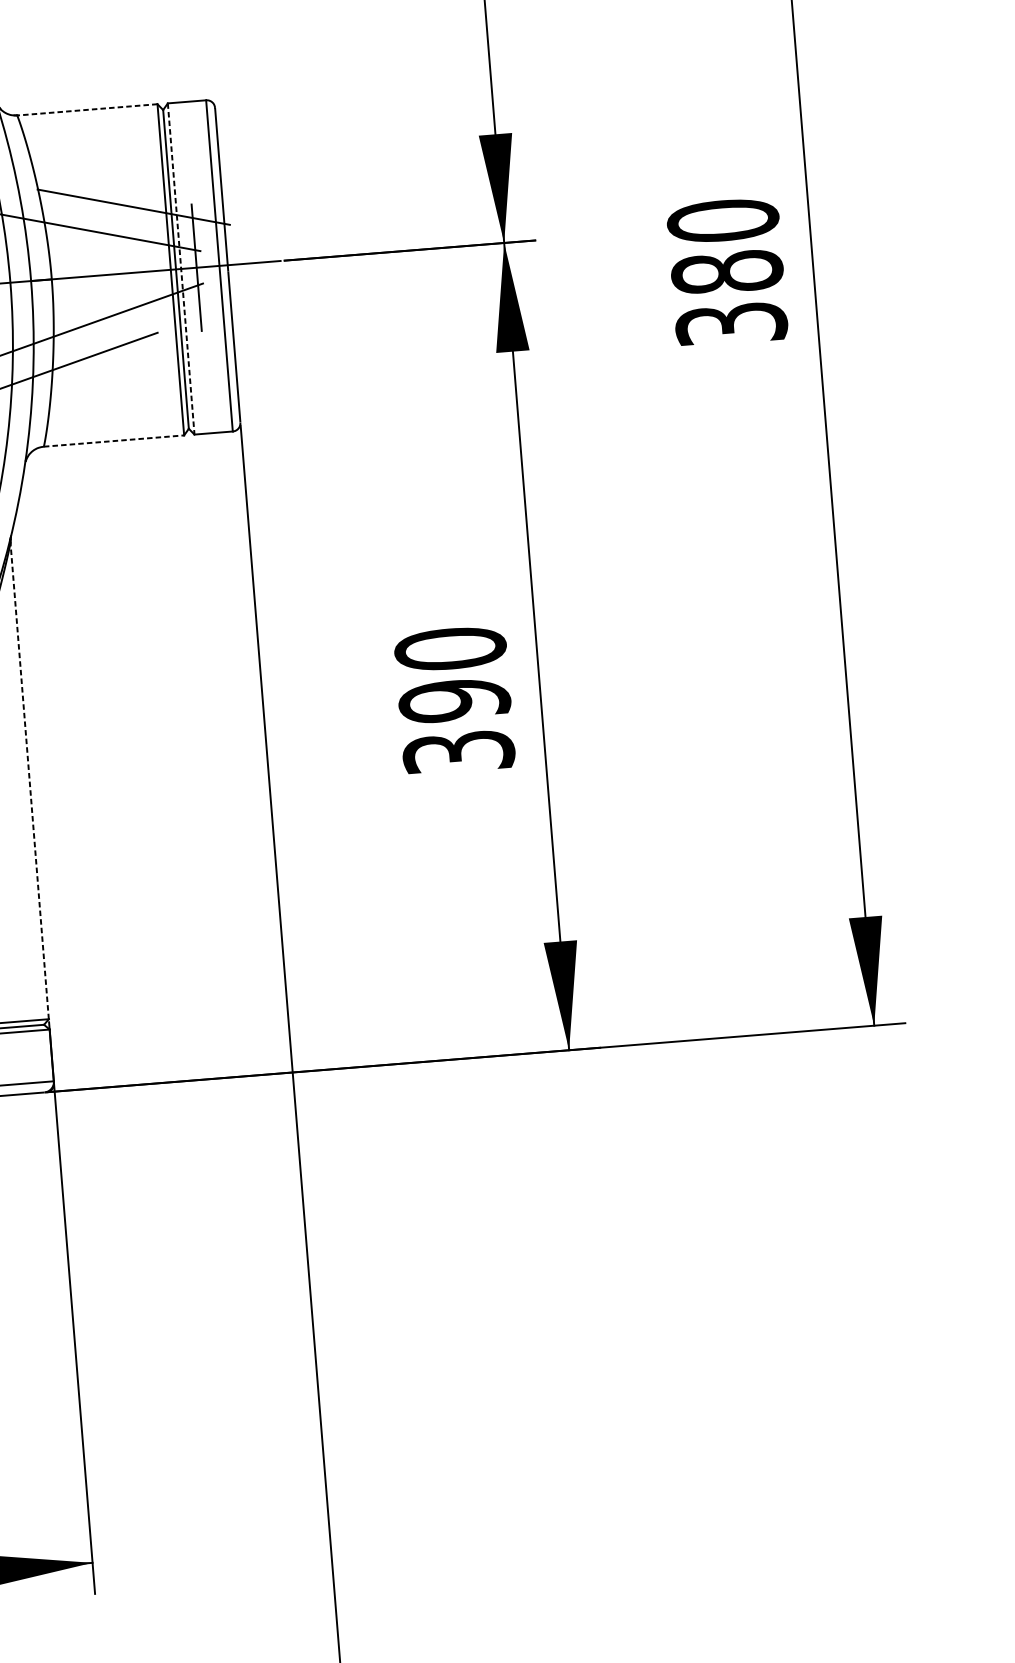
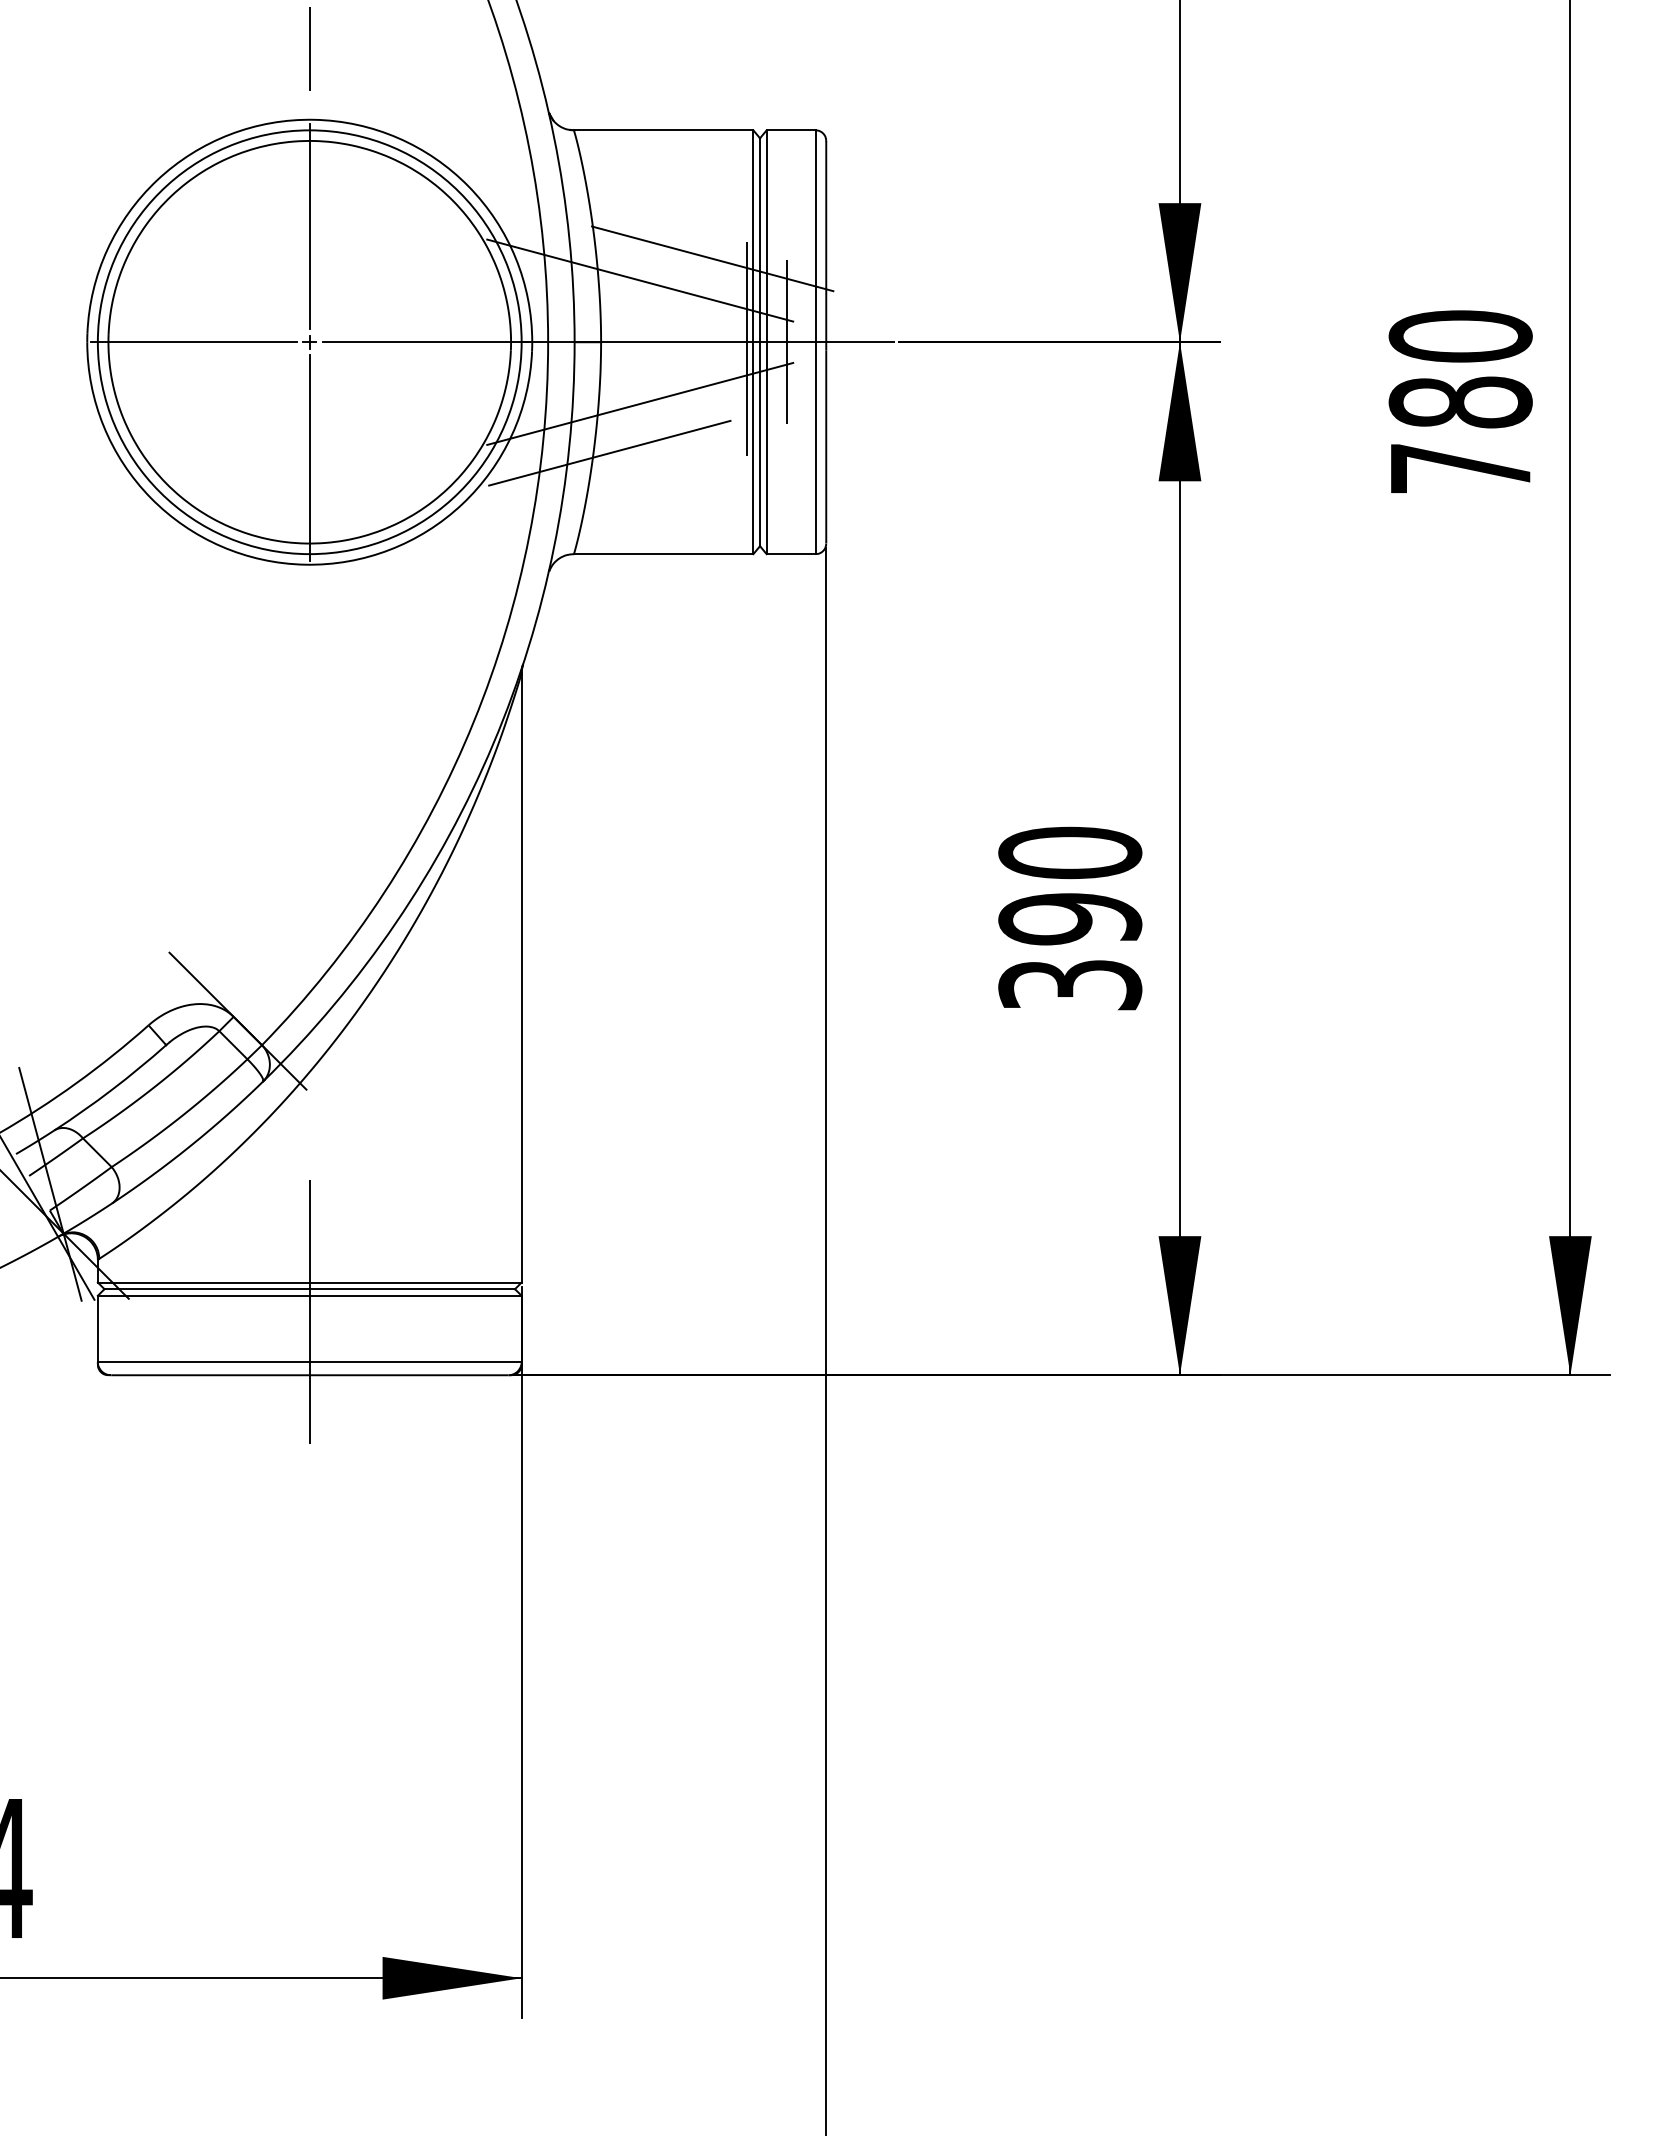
line: (87, 109) -> (663, 130), dashed -> solid
line: (181, 269) -> (766, 342), dashed -> solid
line: (165, 275) -> (746, 348), added
text: (731, 324) -> (1460, 468), 380 -> 780
line: (113, 441) -> (663, 554), dashed -> solid
line: (29, 780) -> (521, 977), dashed -> solid

